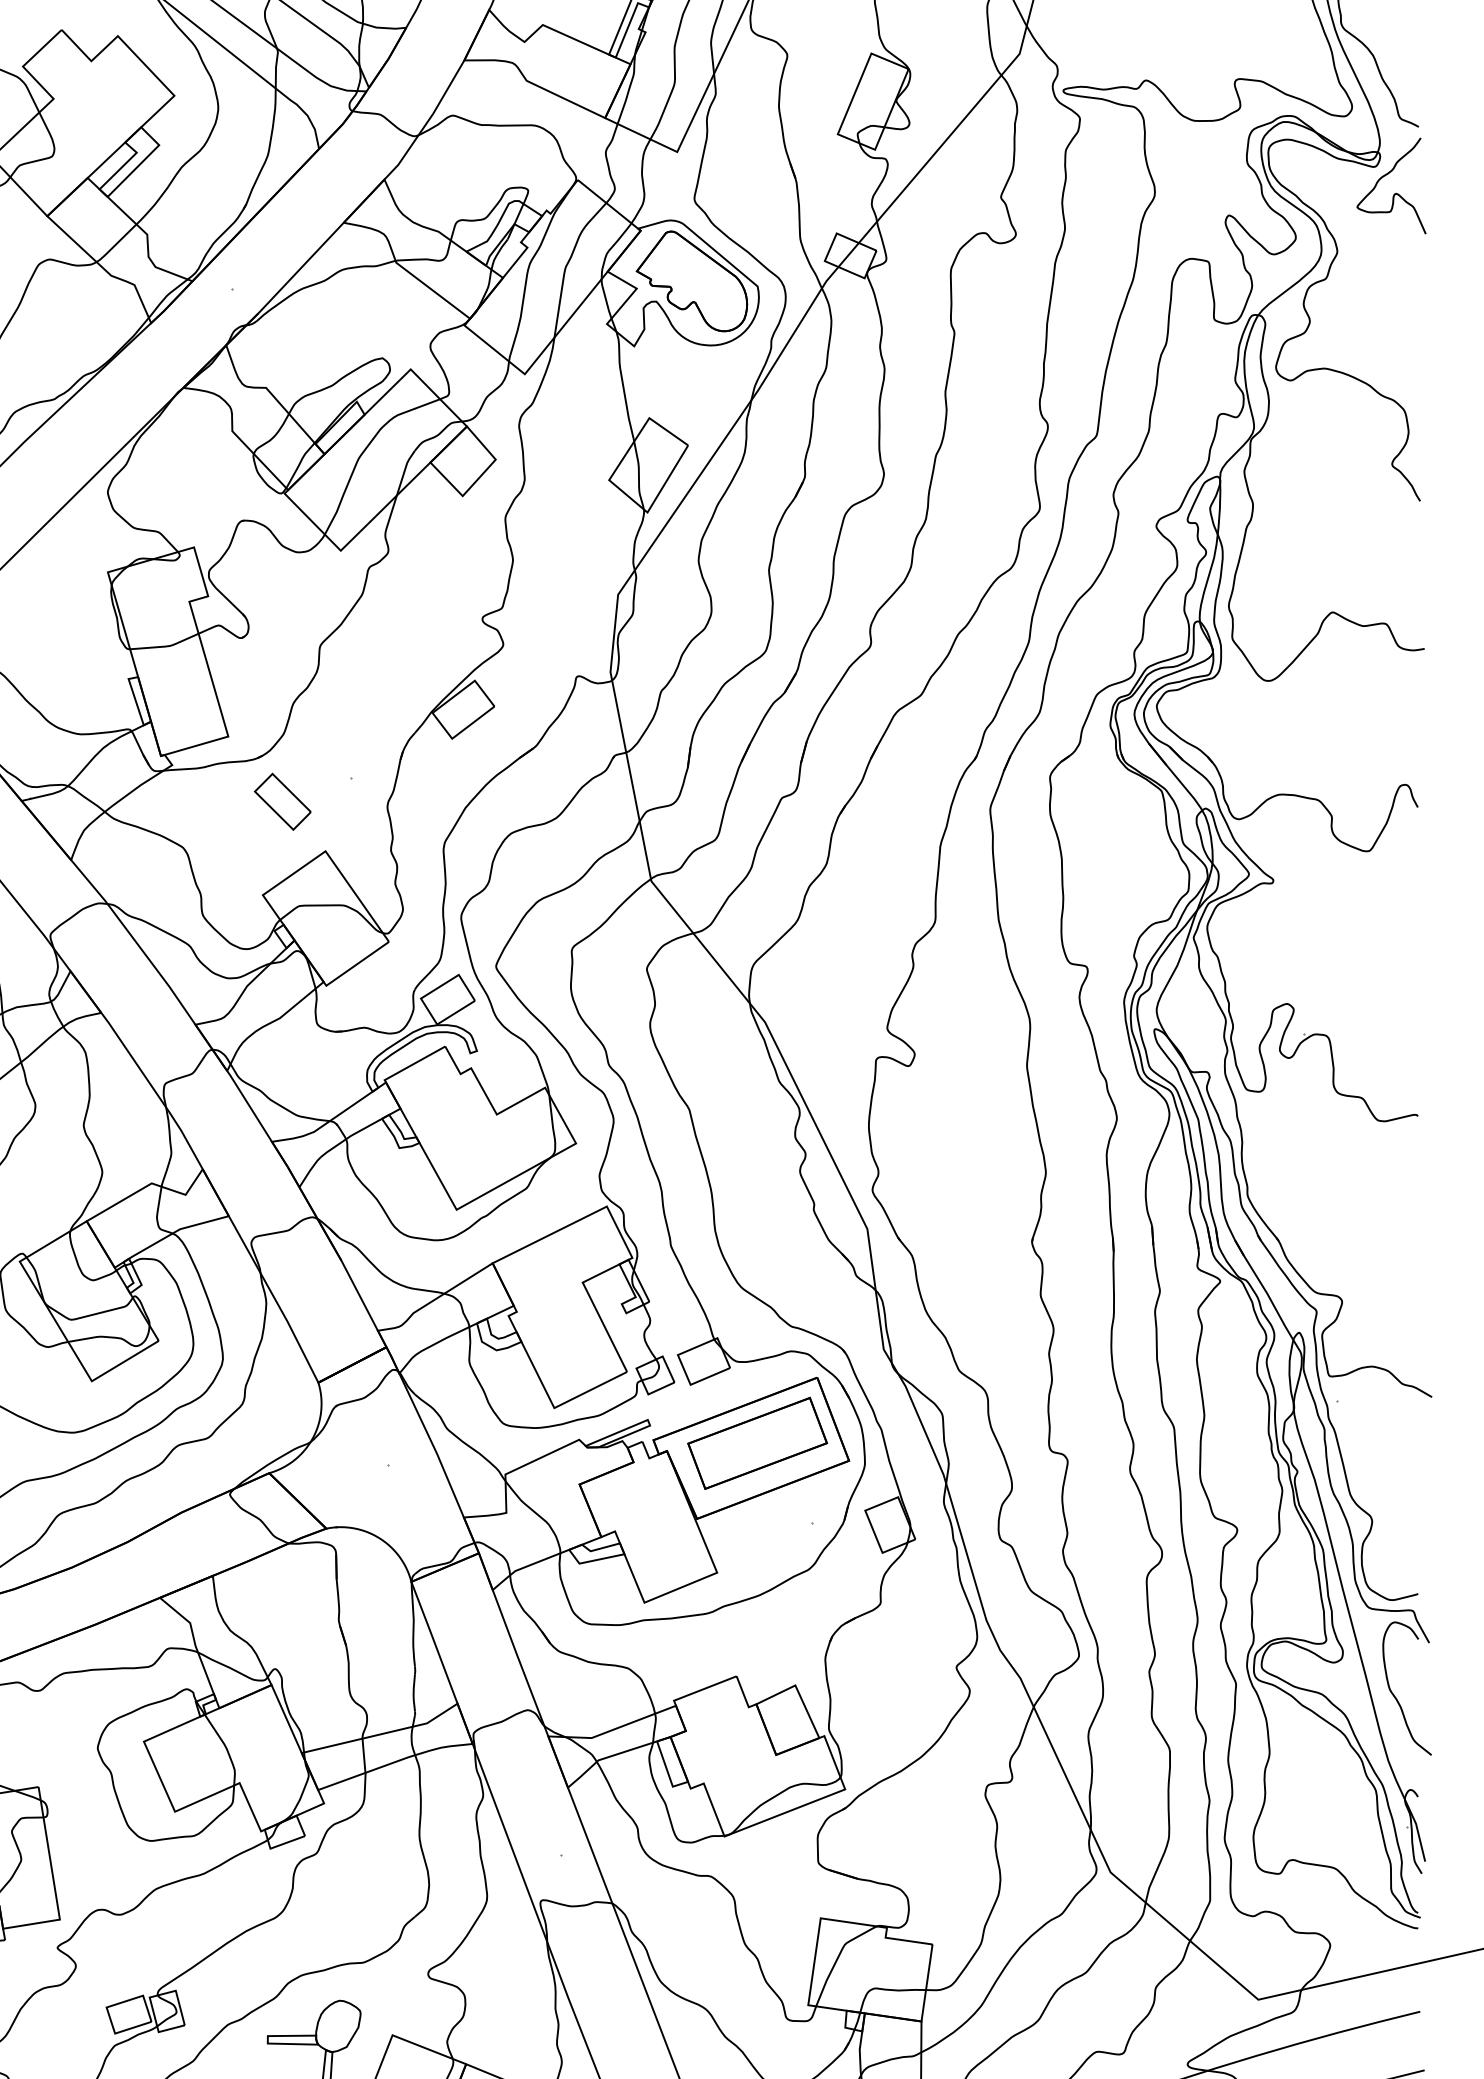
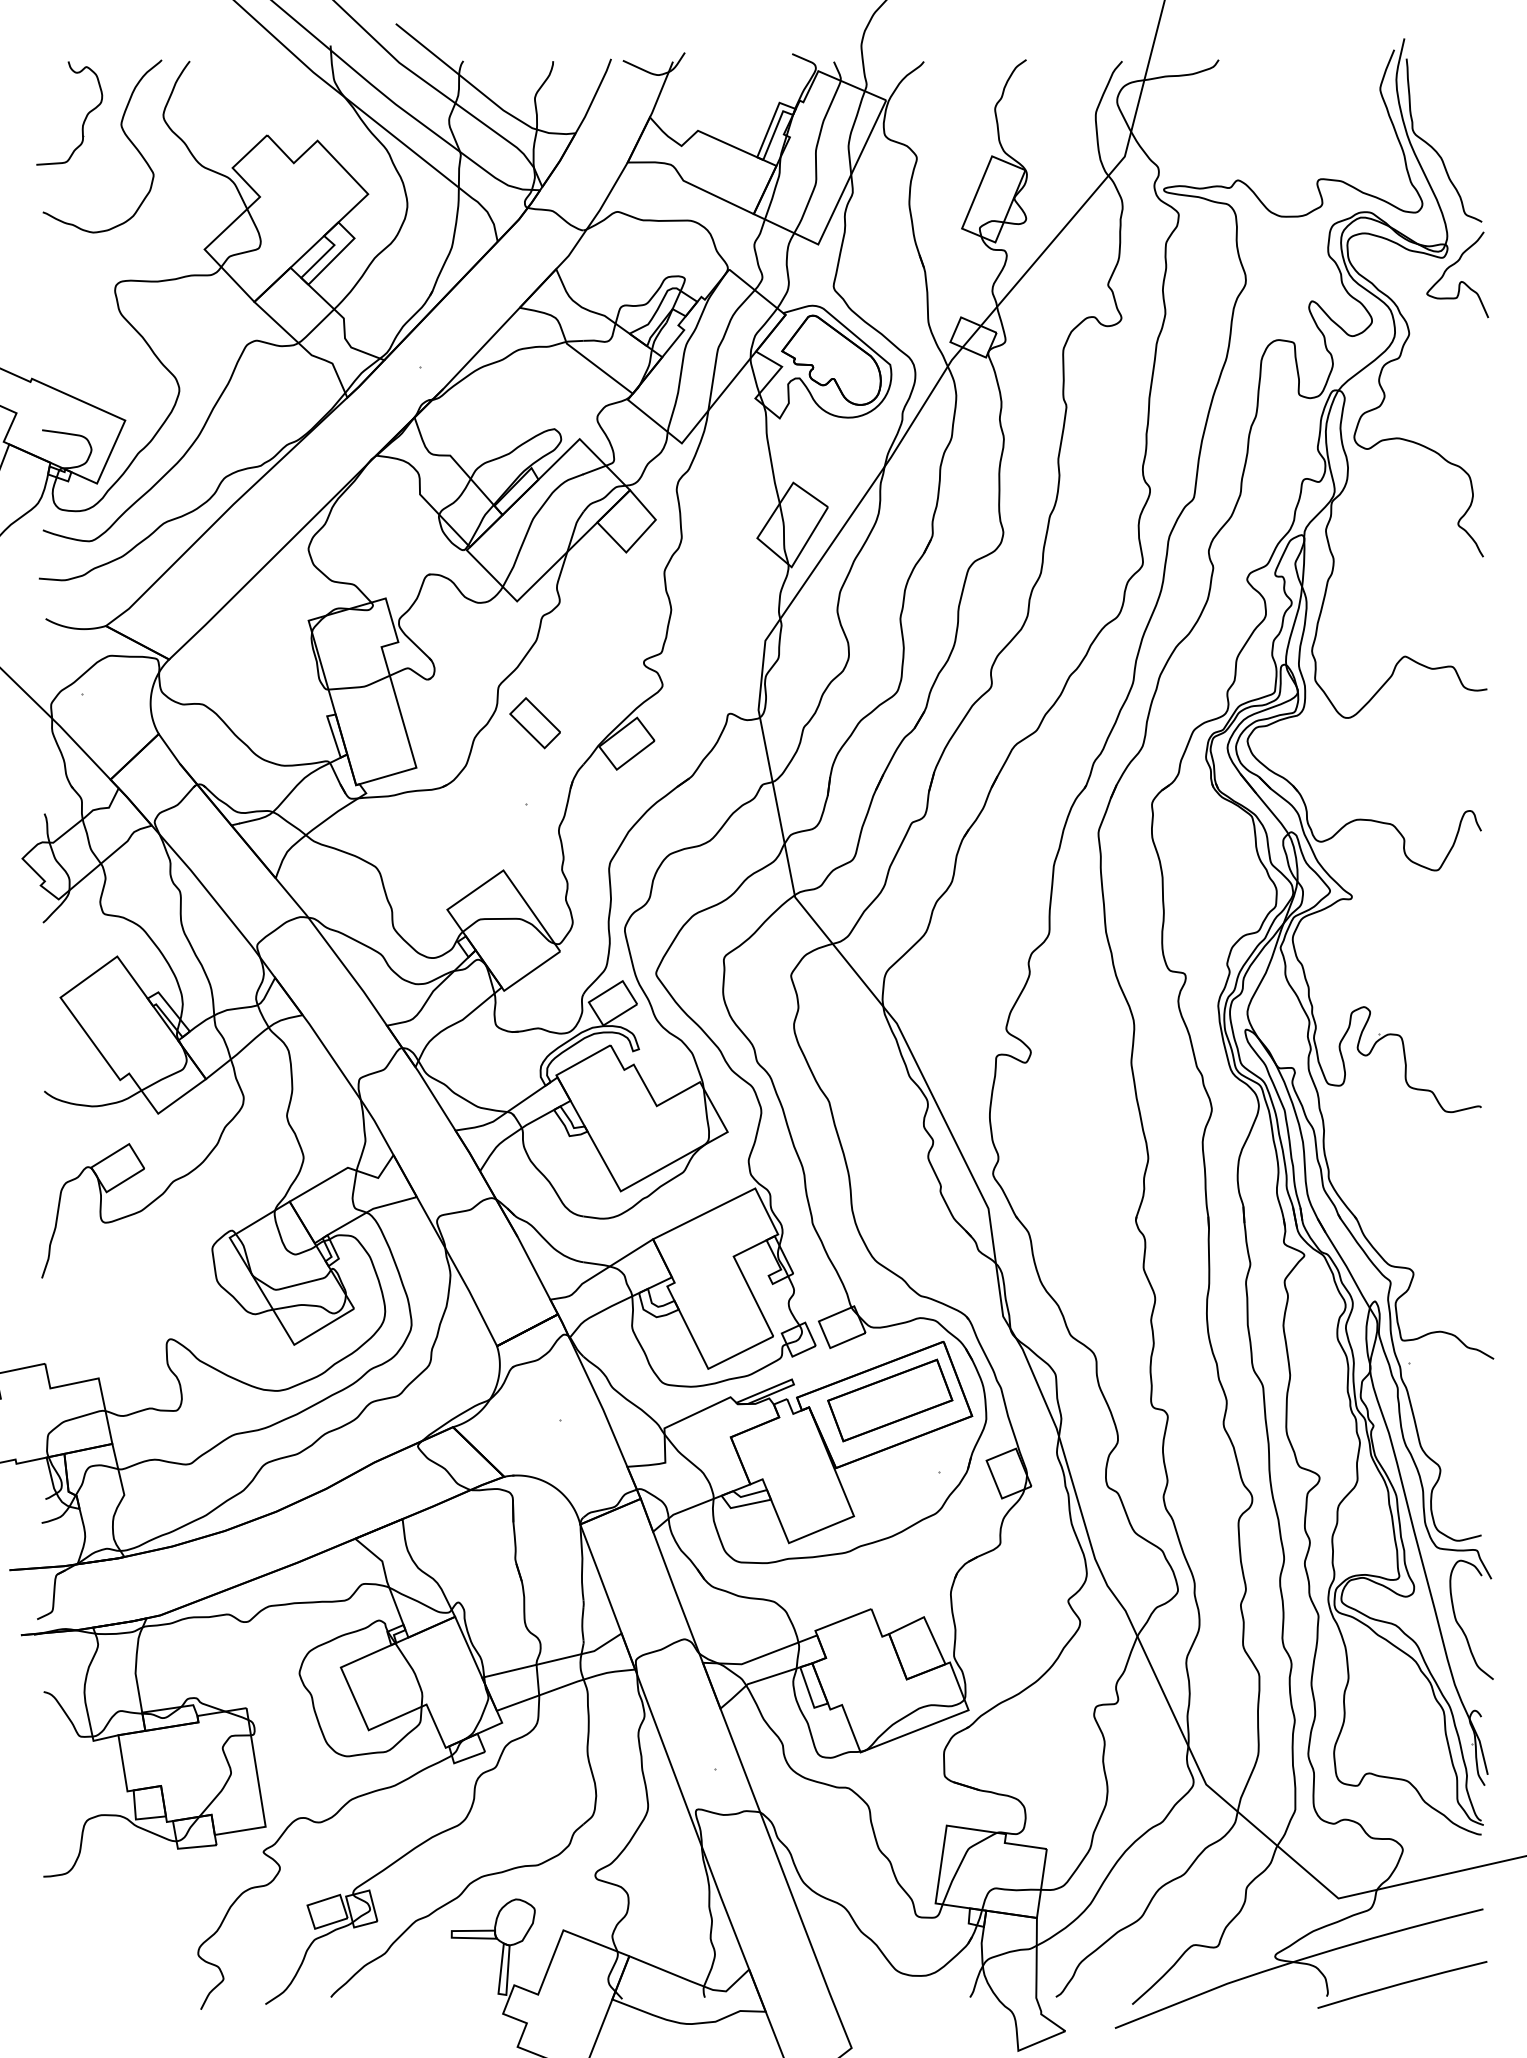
part: (282, 802) -> (534, 723), moved

